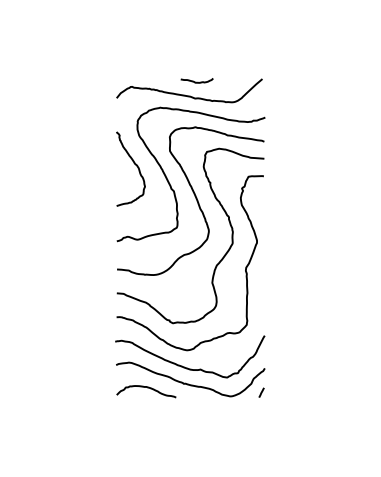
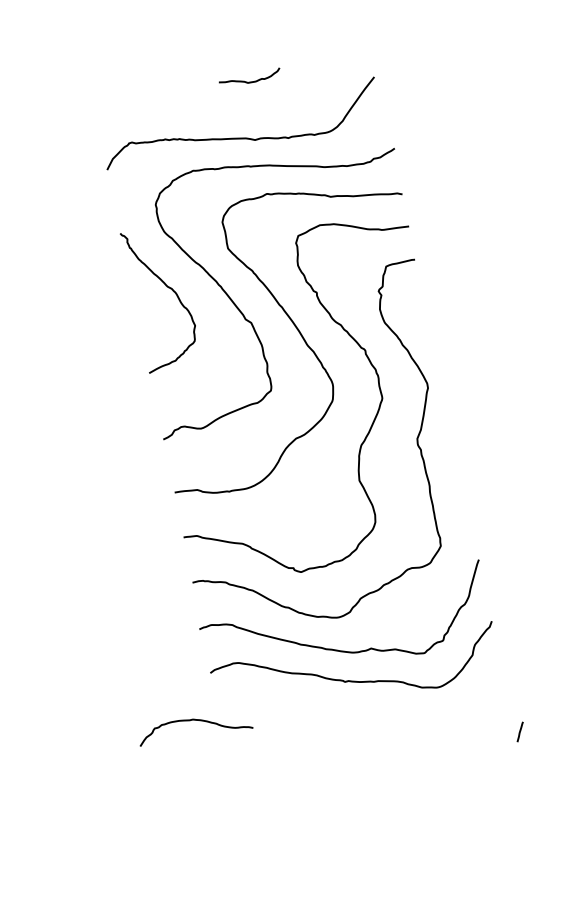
curve: (196, 81) -> (249, 80), moved
curve: (147, 388) -> (195, 722), moved
curve: (261, 392) -> (519, 731), moved

